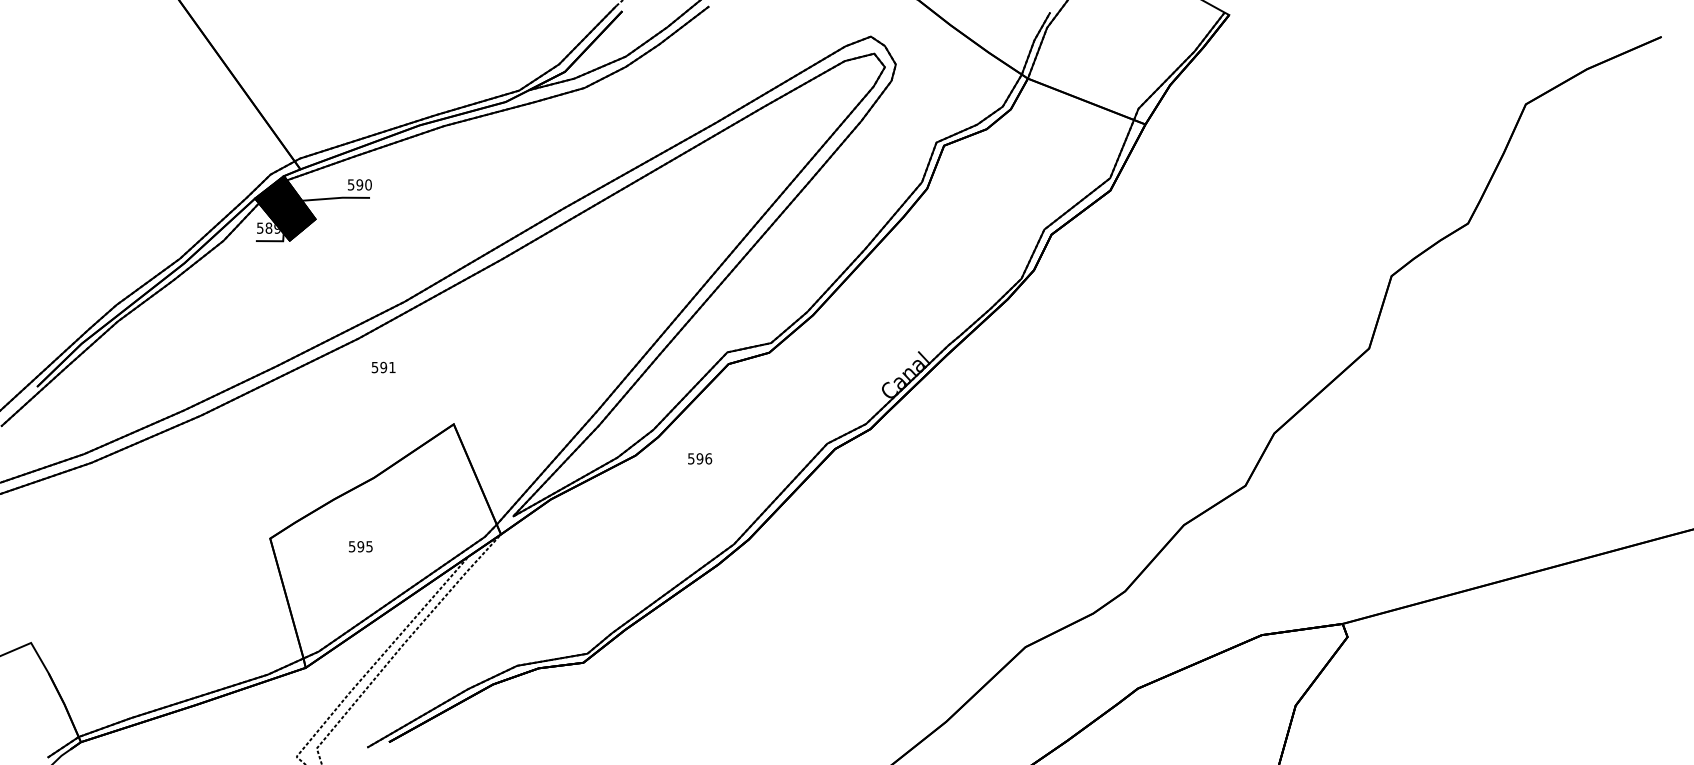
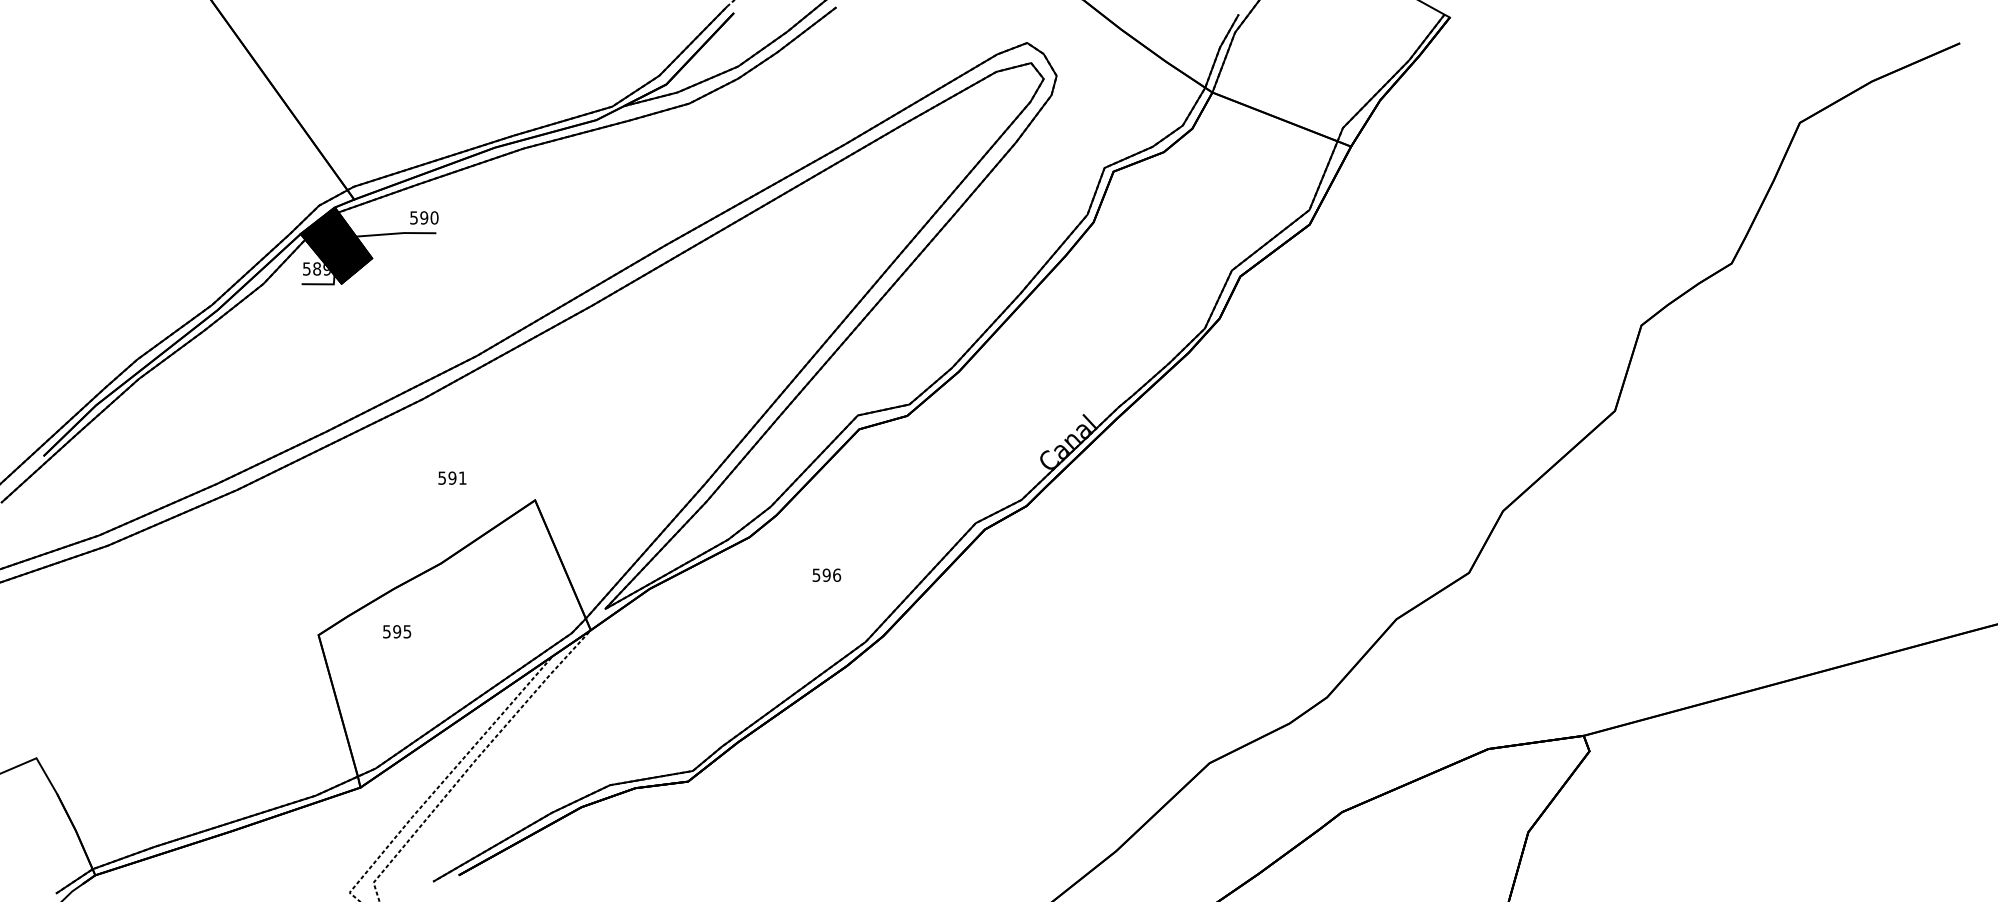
text: (383, 367) -> (452, 478), moved
text: (700, 458) -> (827, 574), moved
text: (360, 546) -> (396, 631), moved

